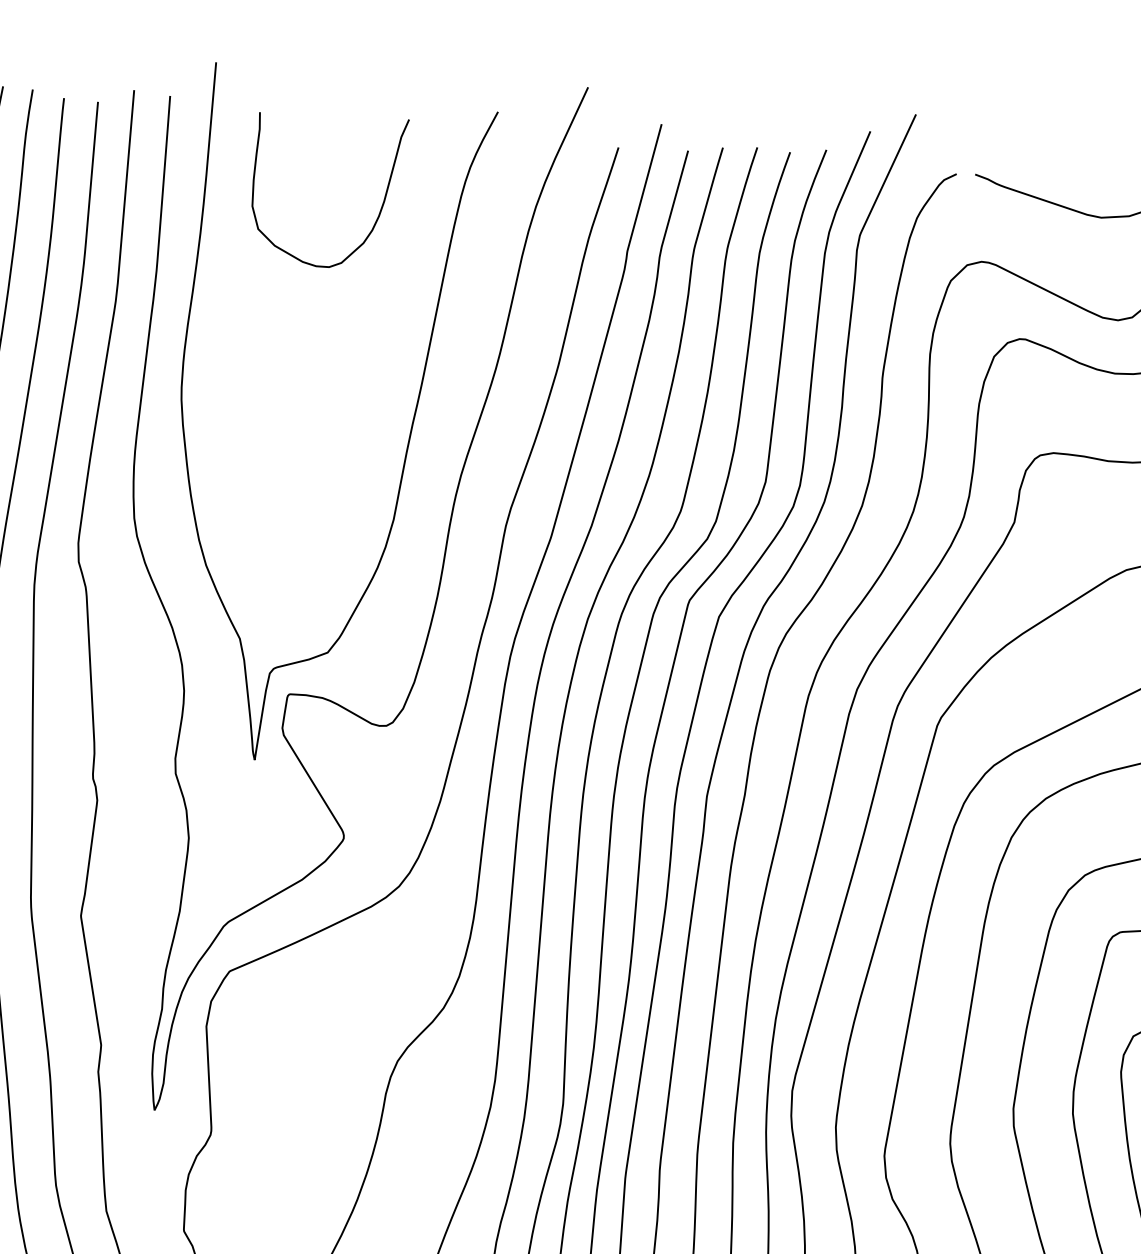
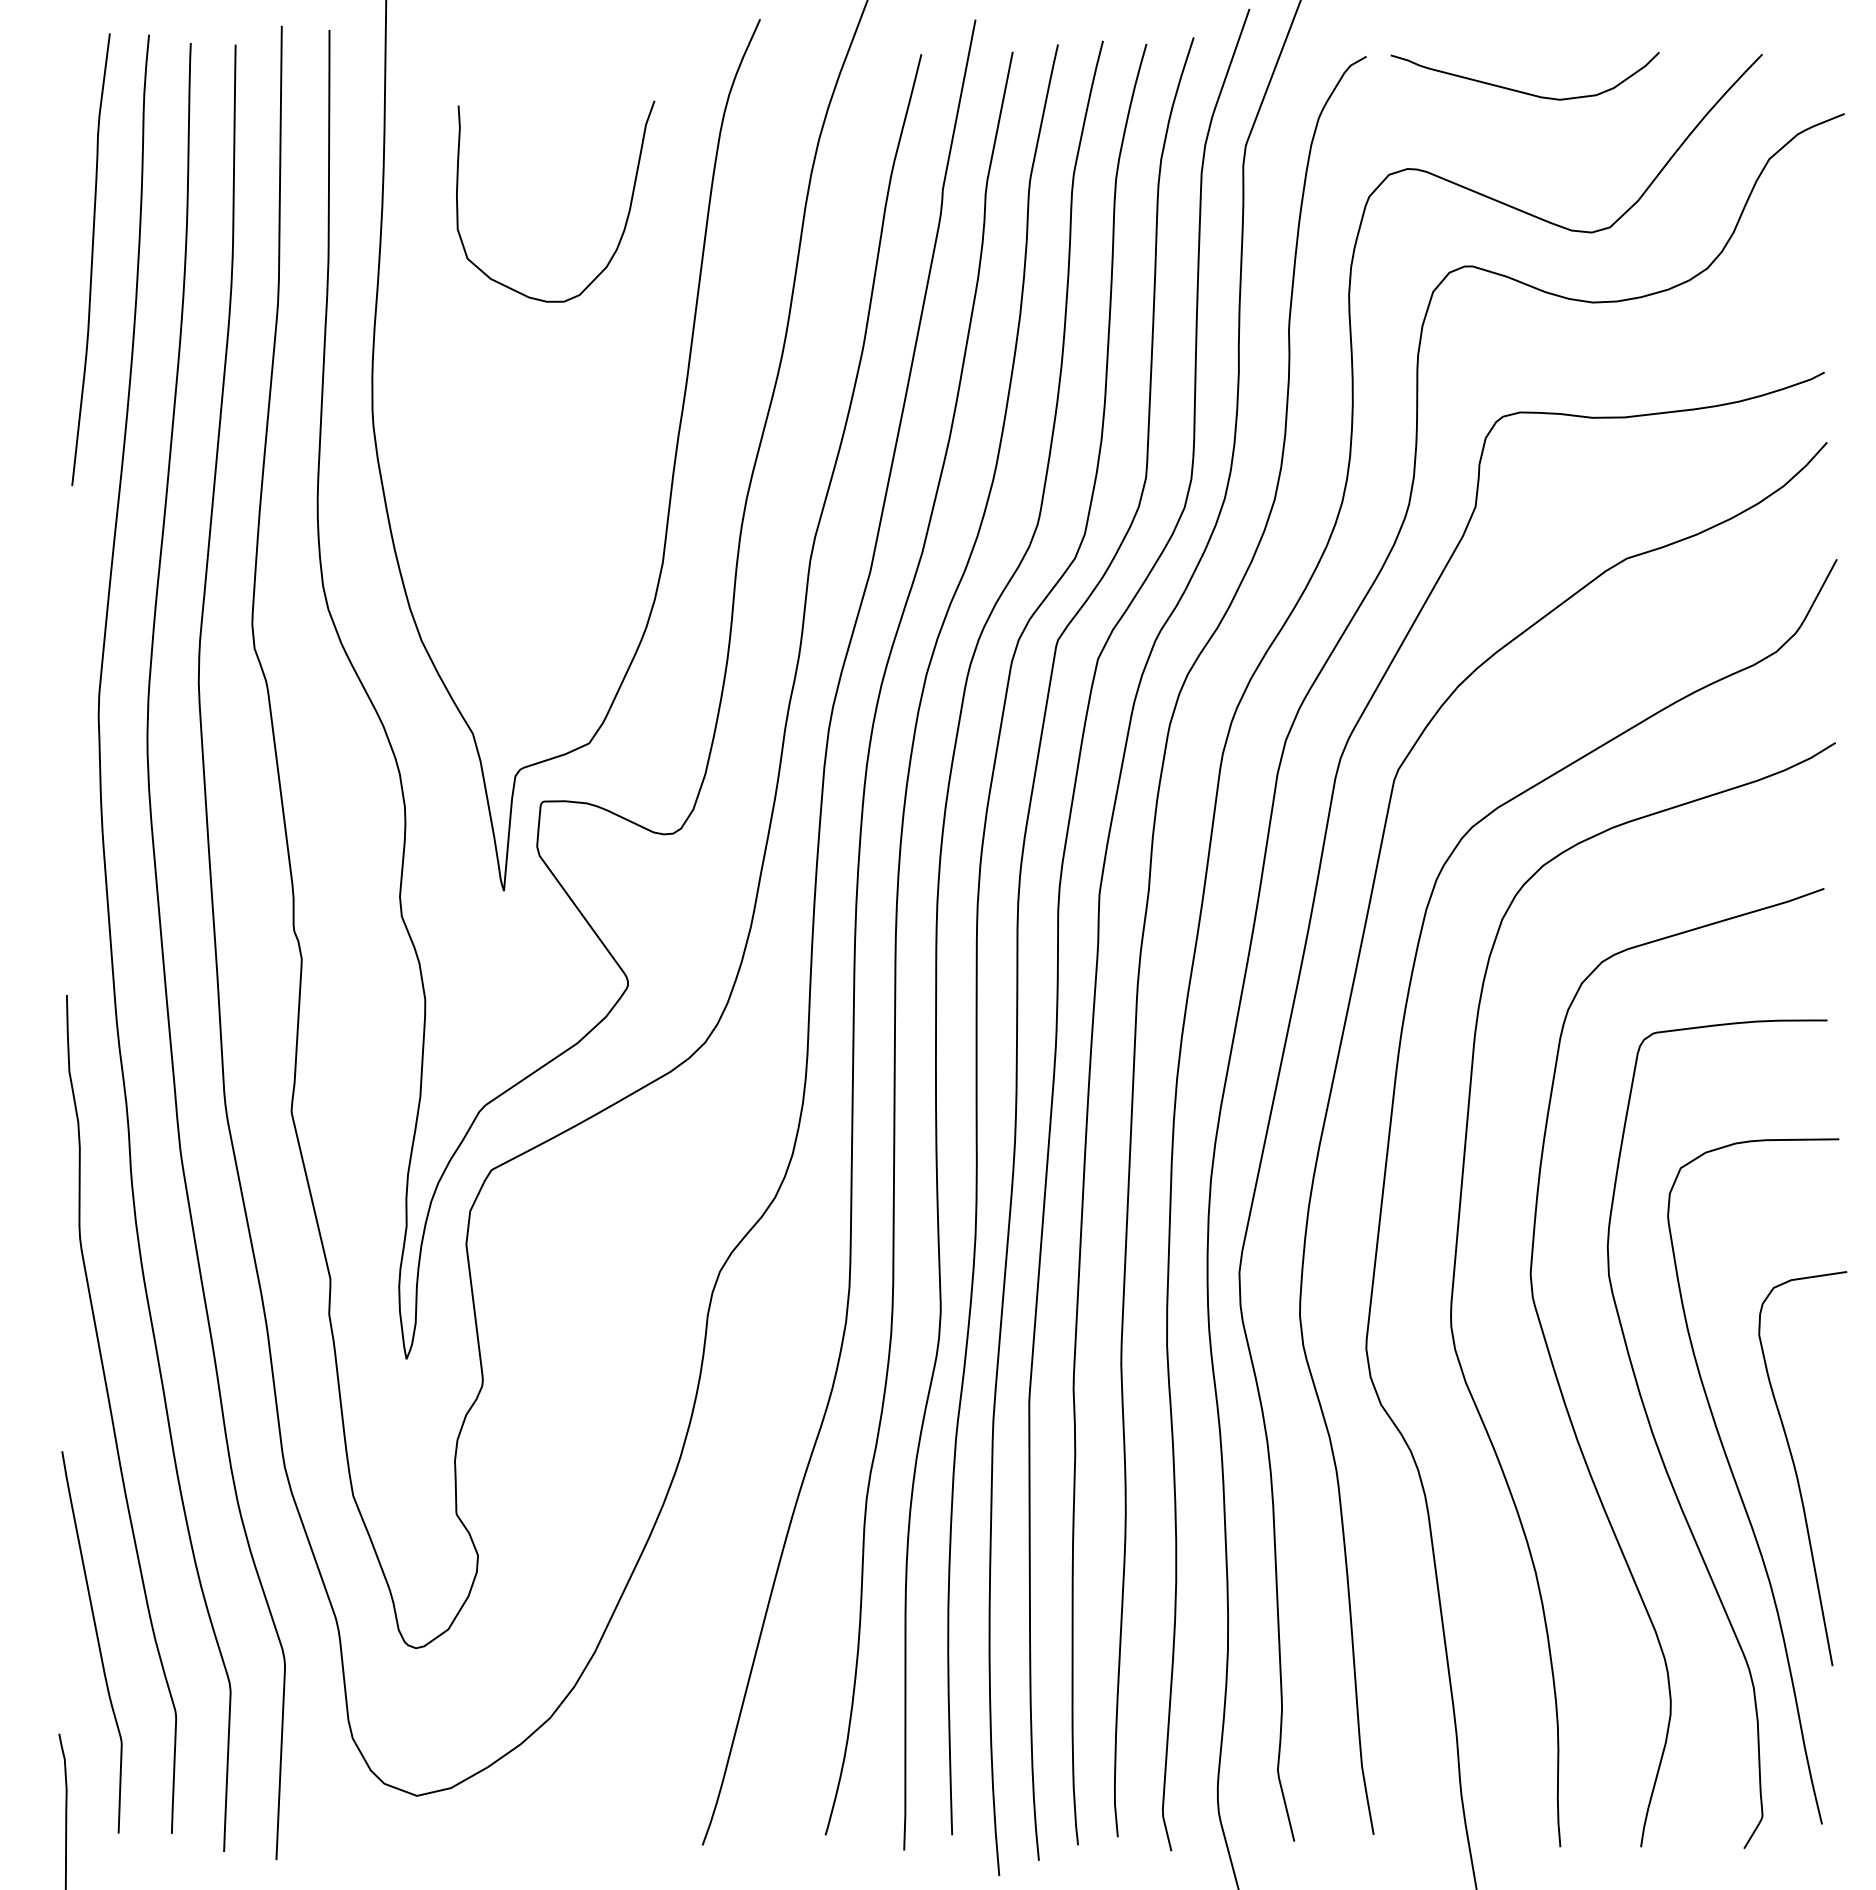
curve: (380, 209) -> (625, 221), moved

